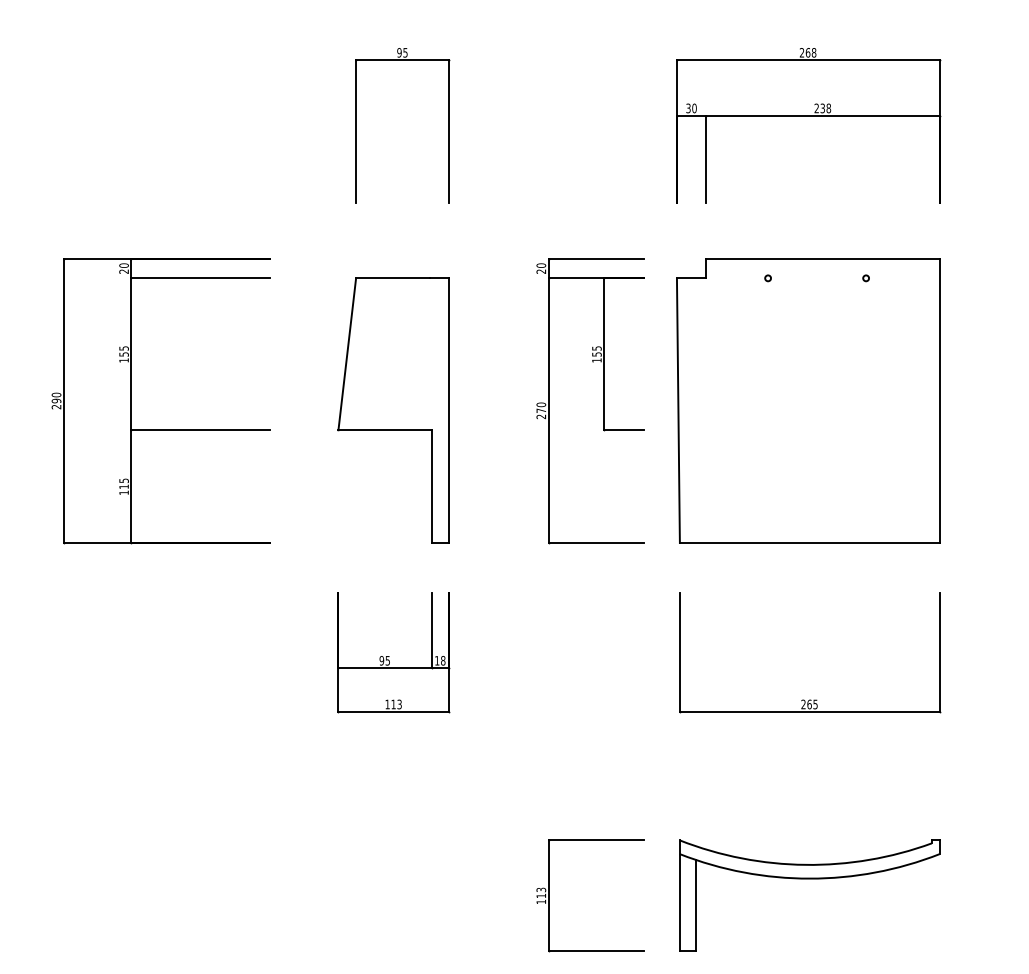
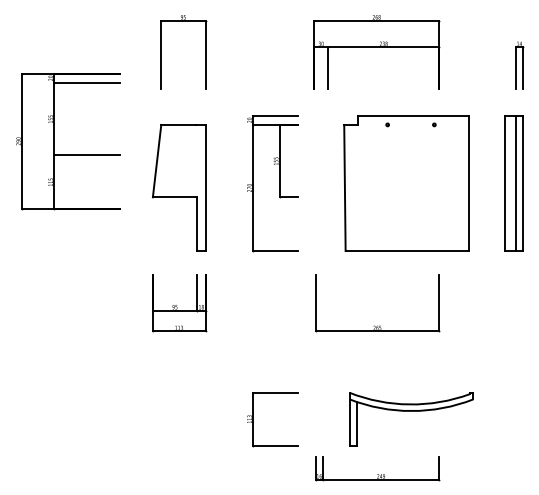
part: (807, 401) -> (406, 183), moved
part: (161, 428) -> (68, 154), moved
part: (809, 879) -> (411, 411), moved

